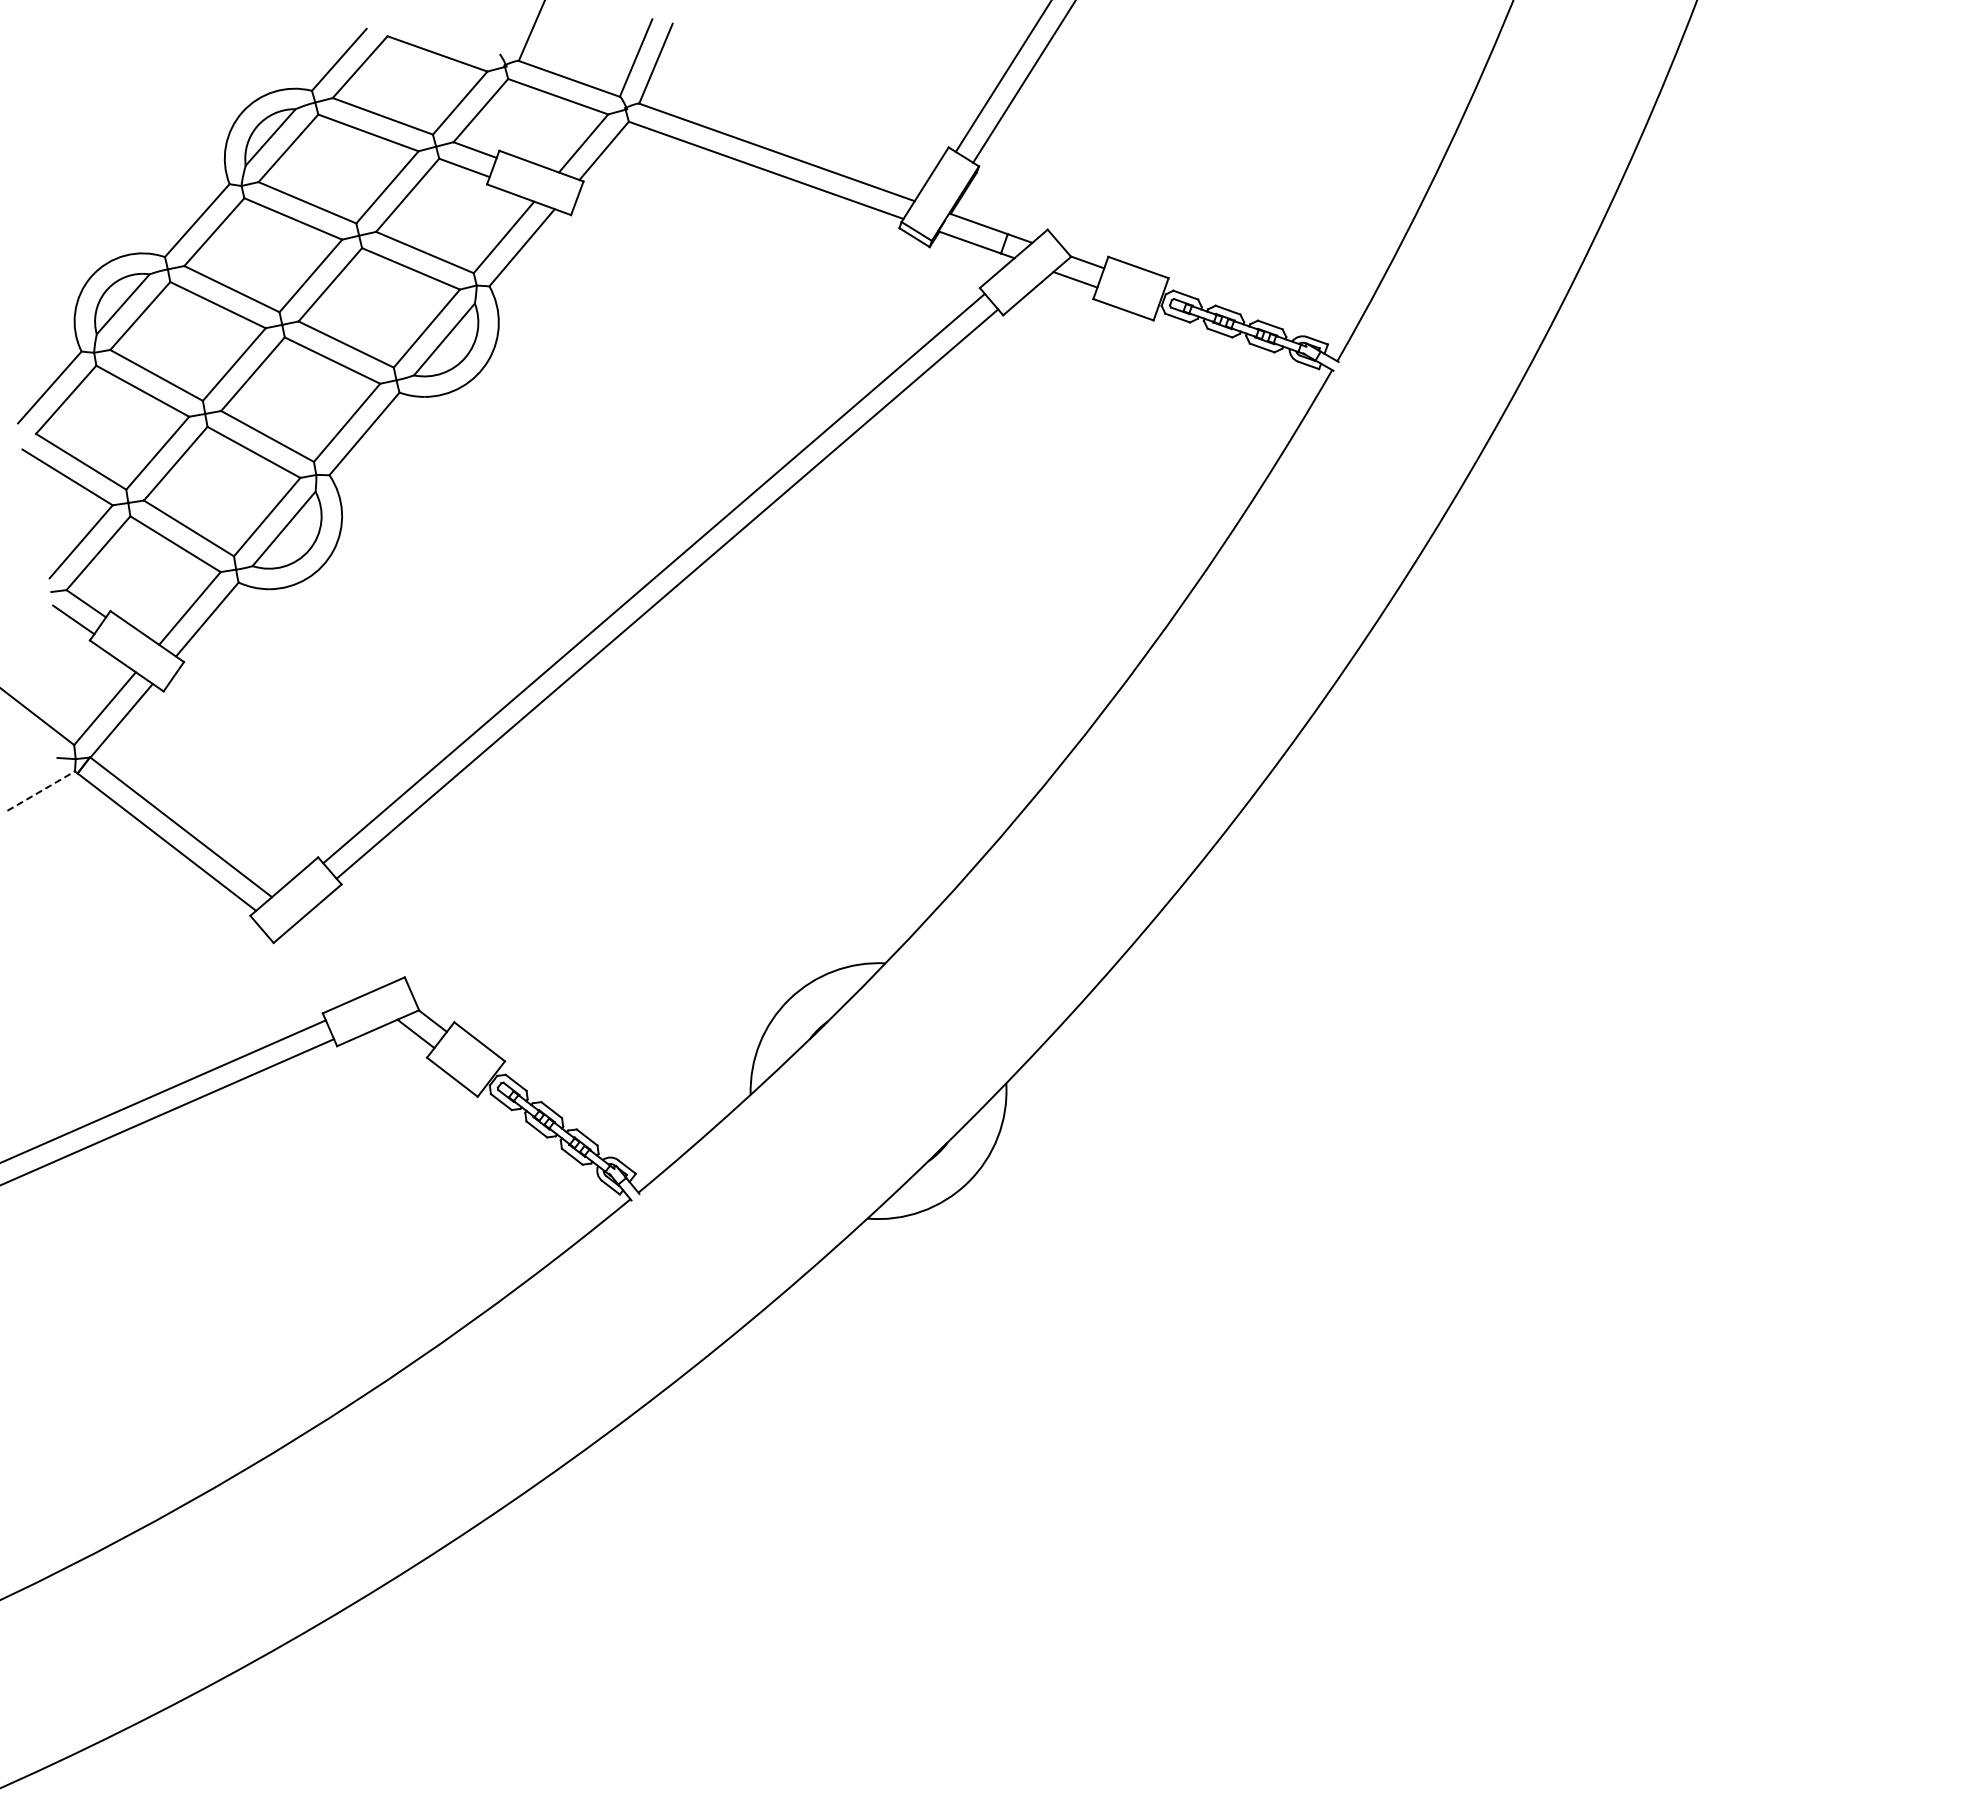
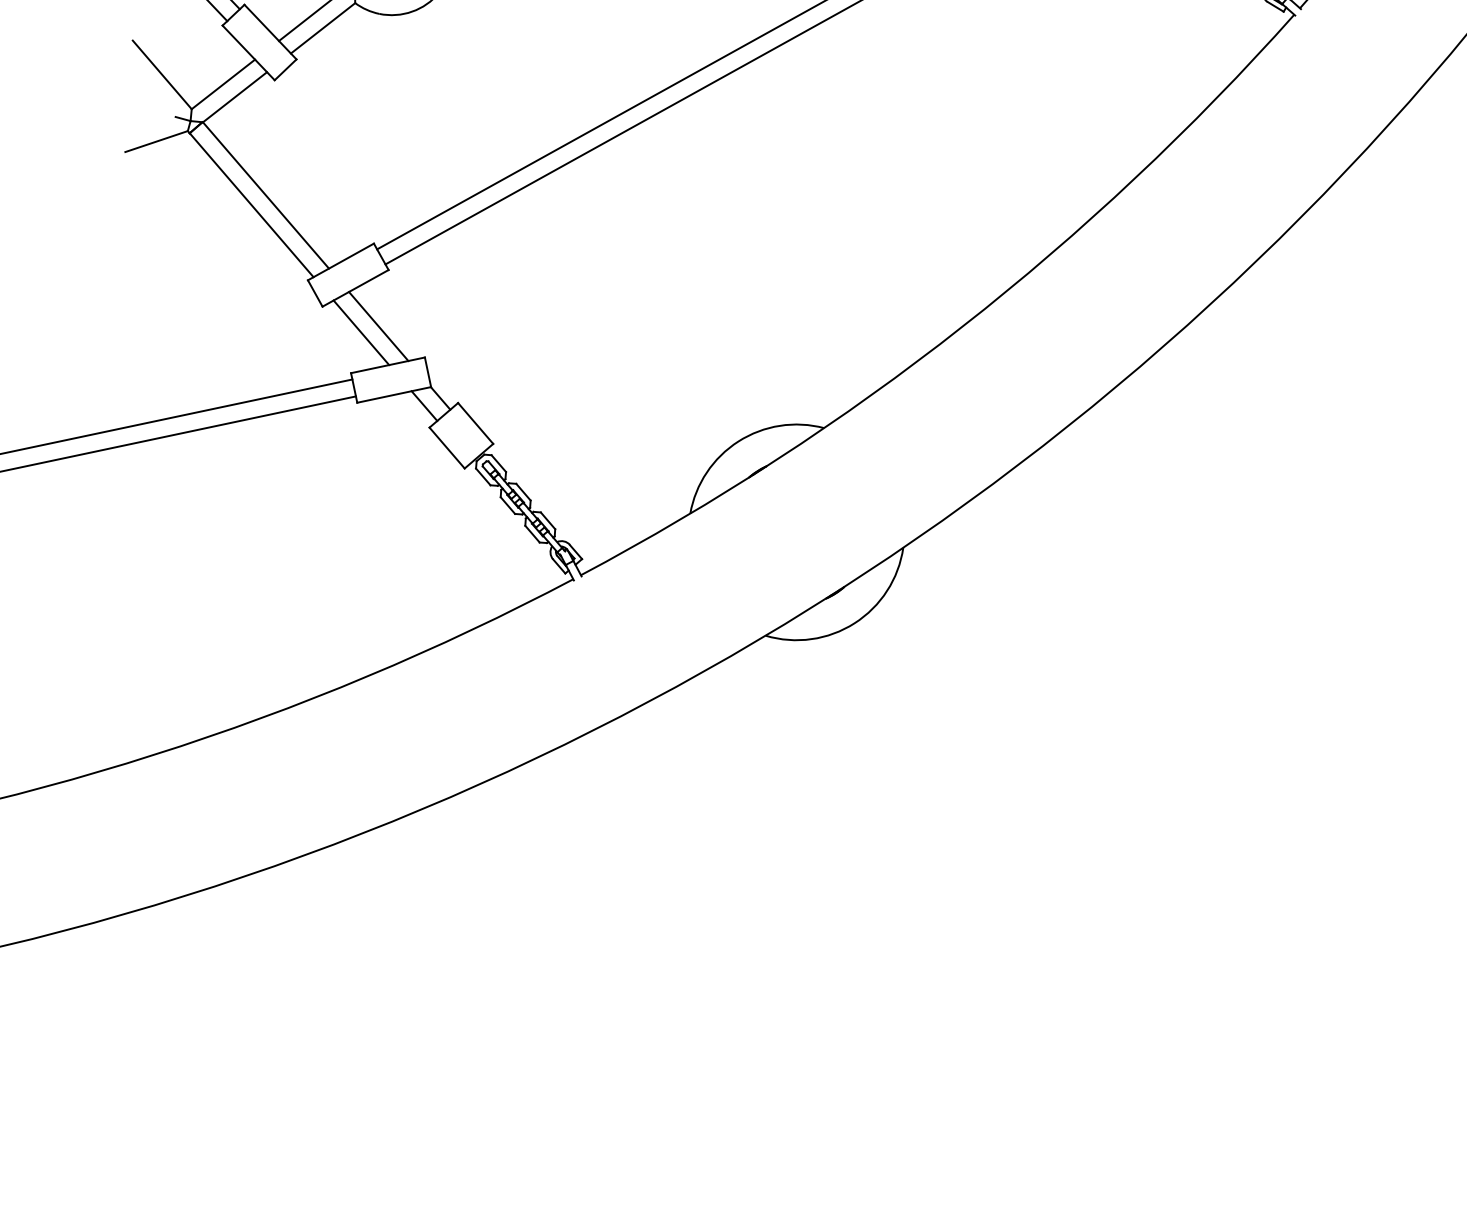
line: (41, 790) -> (156, 141), dashed -> solid
line: (343, 952) -> (378, 326), added
line: (325, 963) -> (361, 332), added

